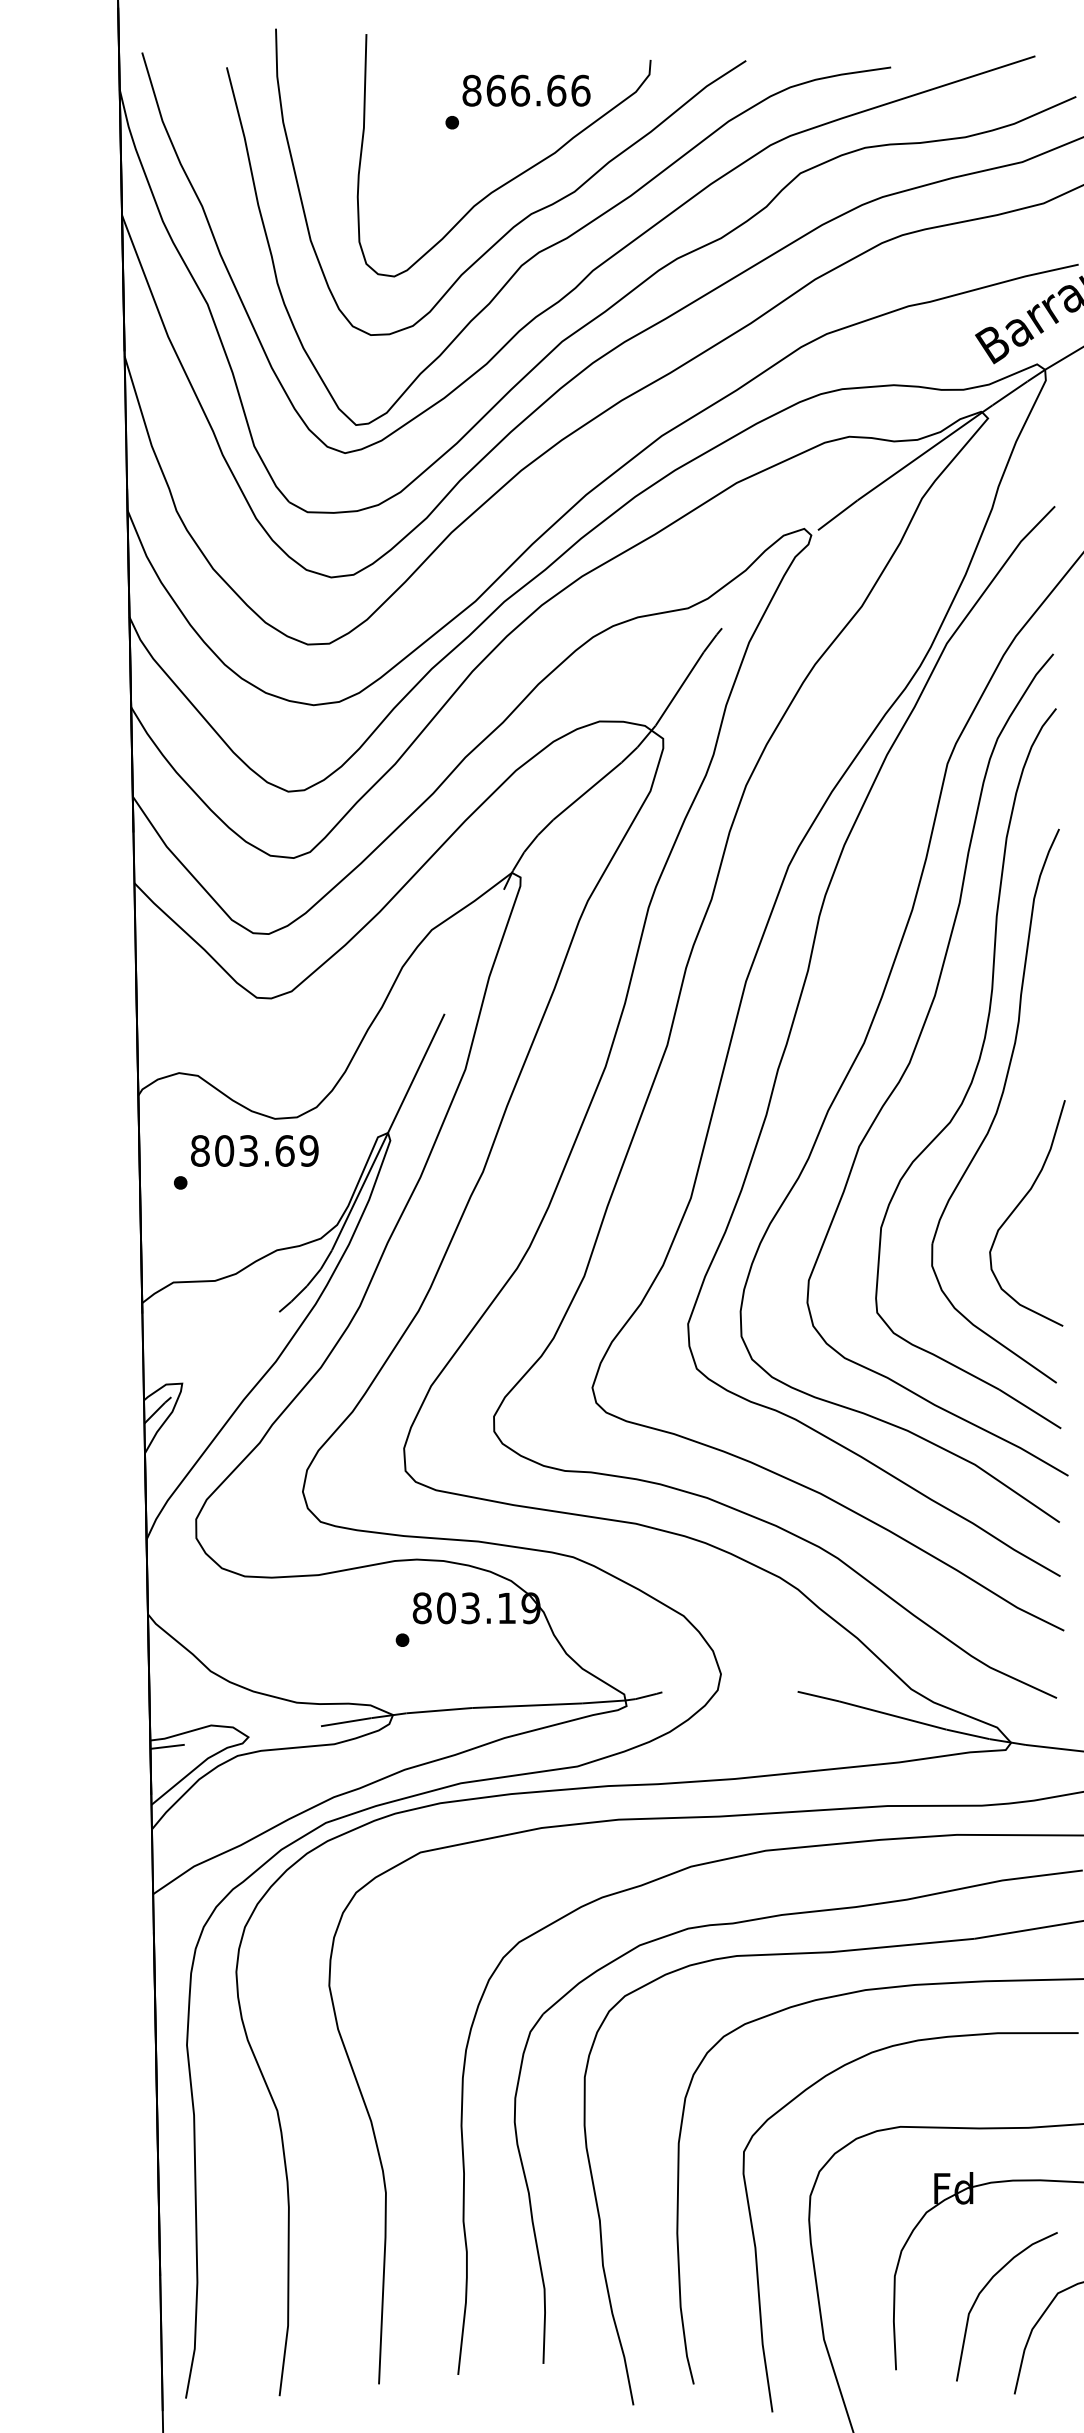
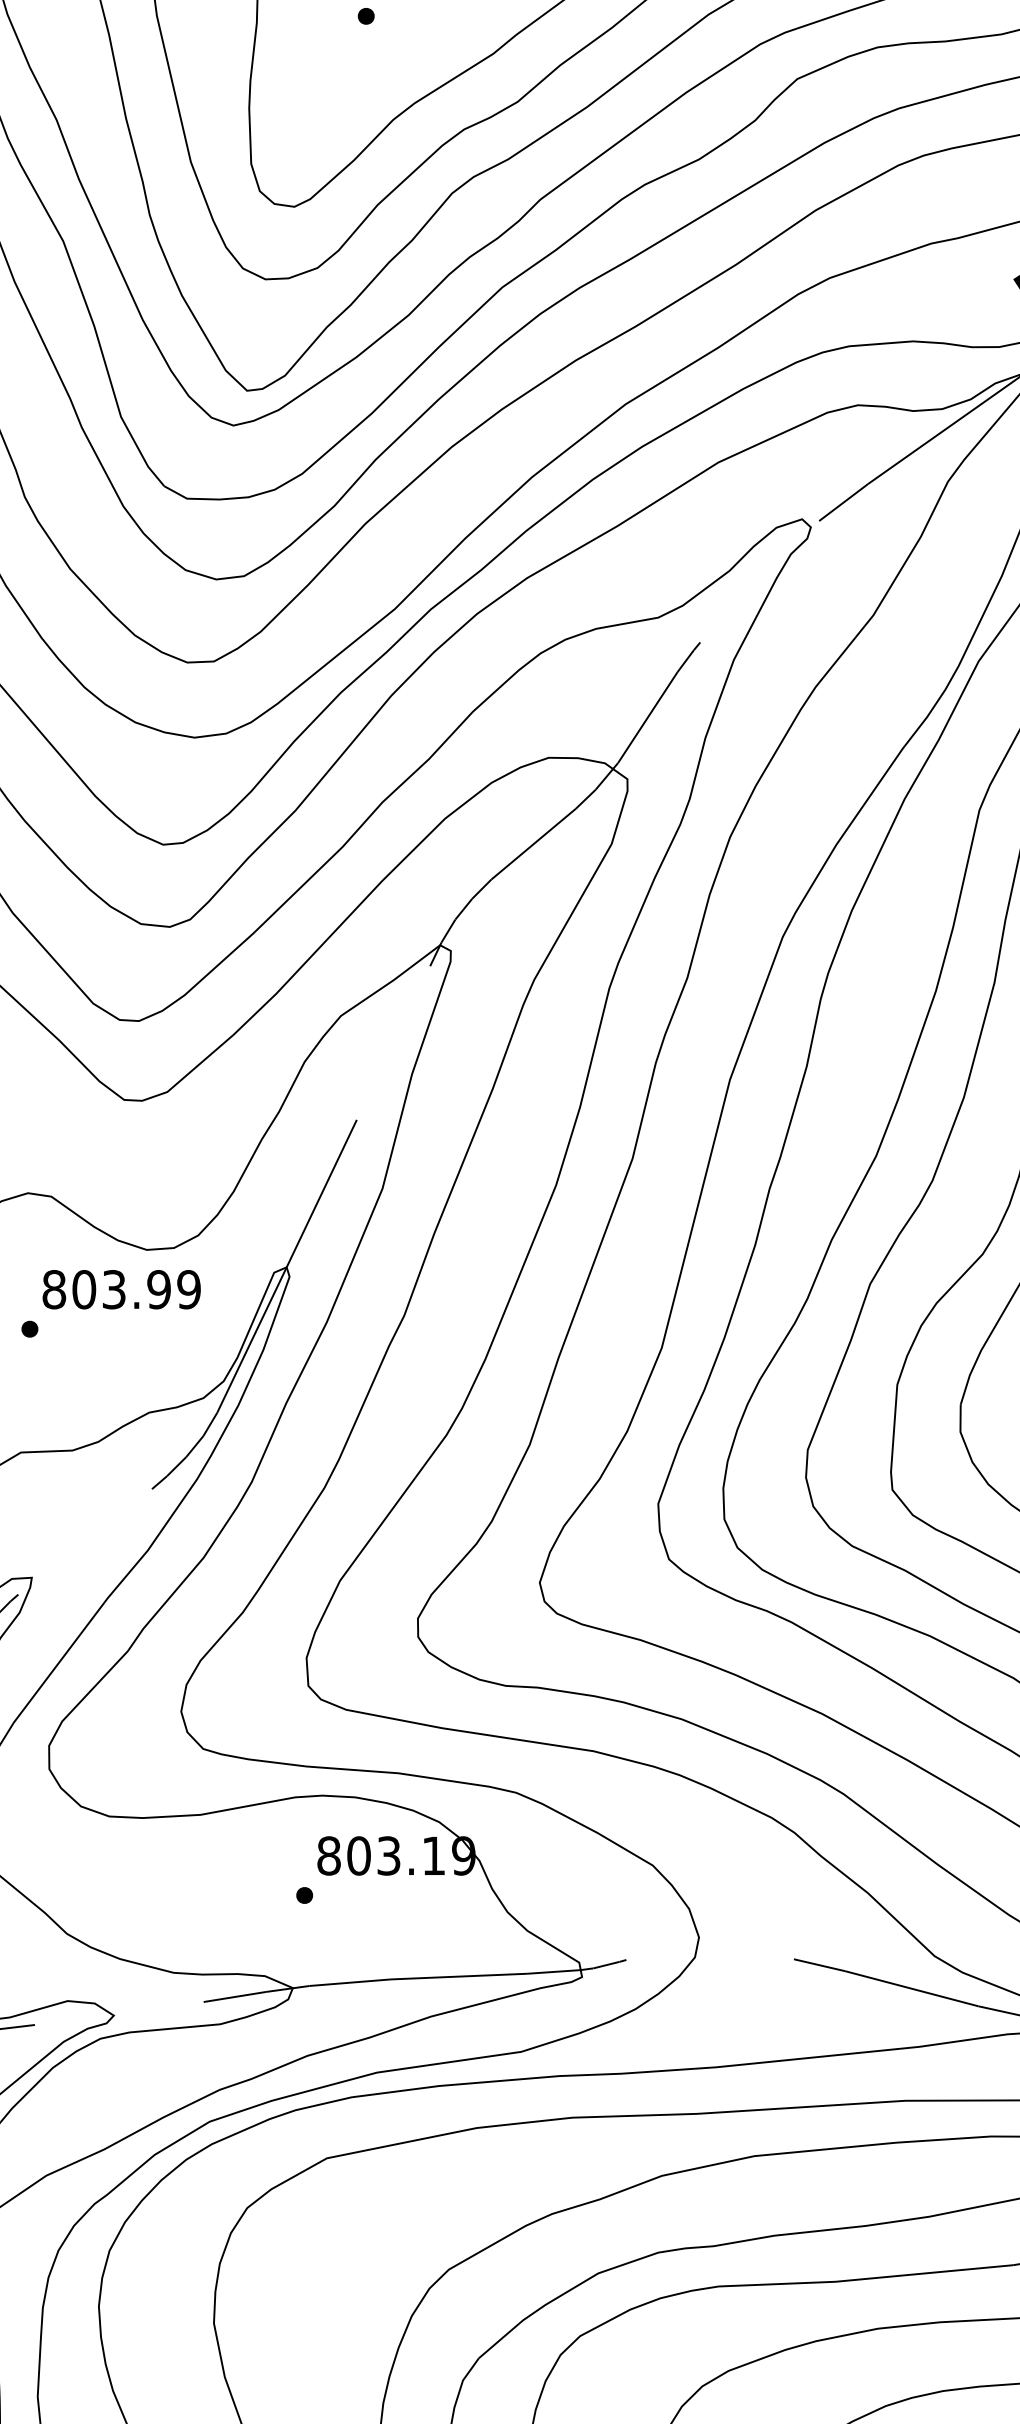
text: (284, 1150) -> (158, 1289), 803.69 -> 803.99

